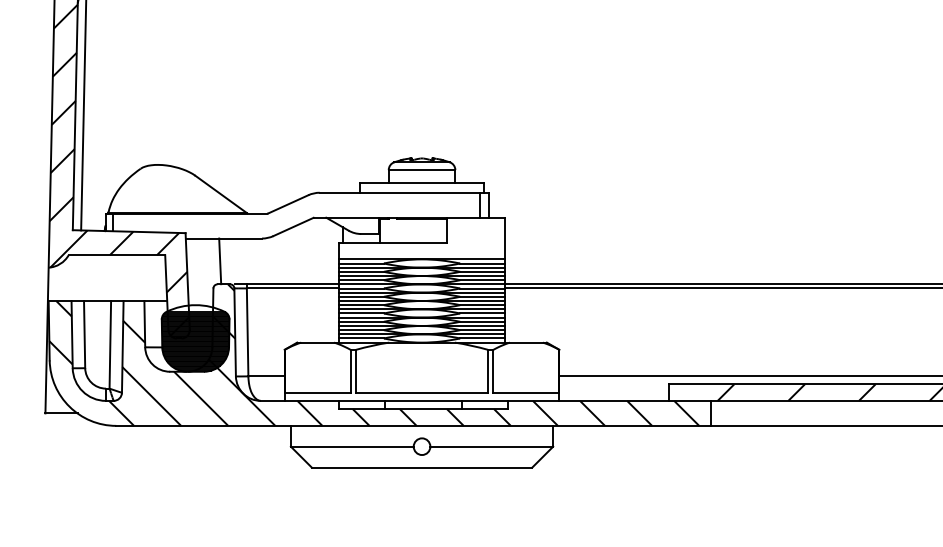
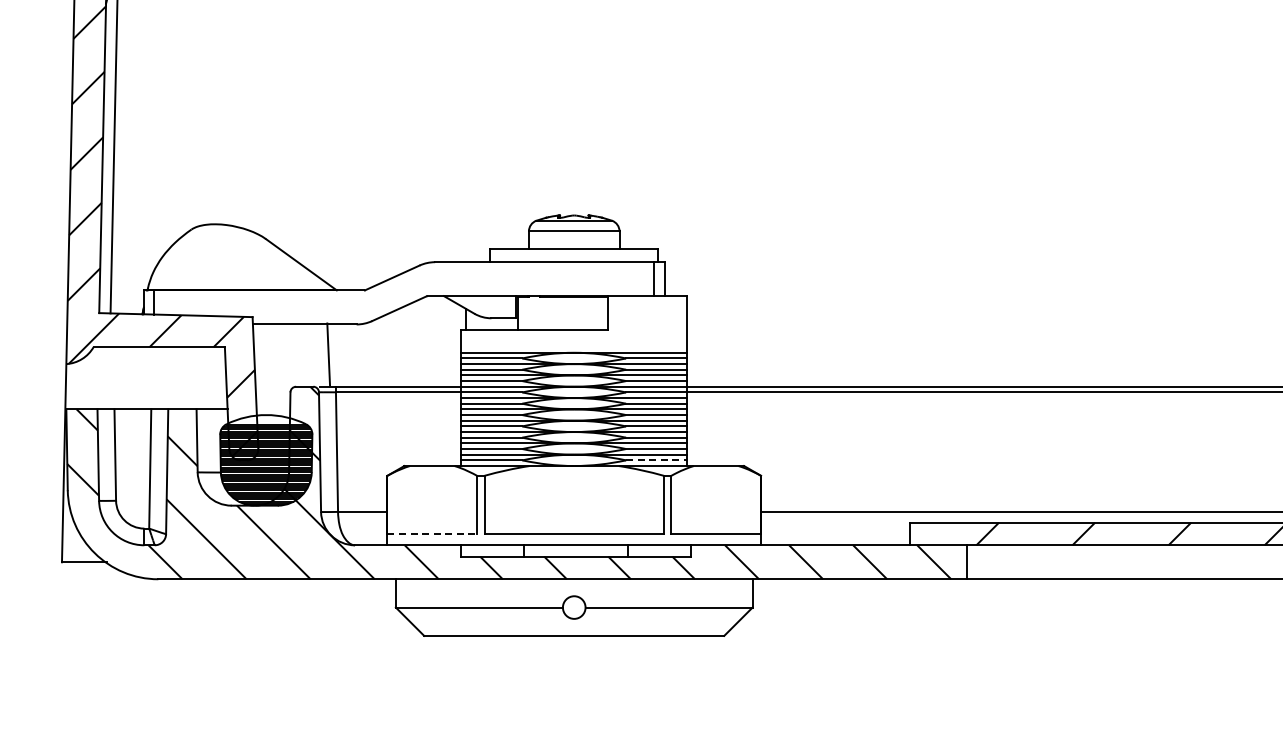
line: (220, 261) -> (328, 354), moved
line: (482, 338) -> (656, 460), solid -> dashed
line: (317, 392) -> (432, 533), solid -> dashed

